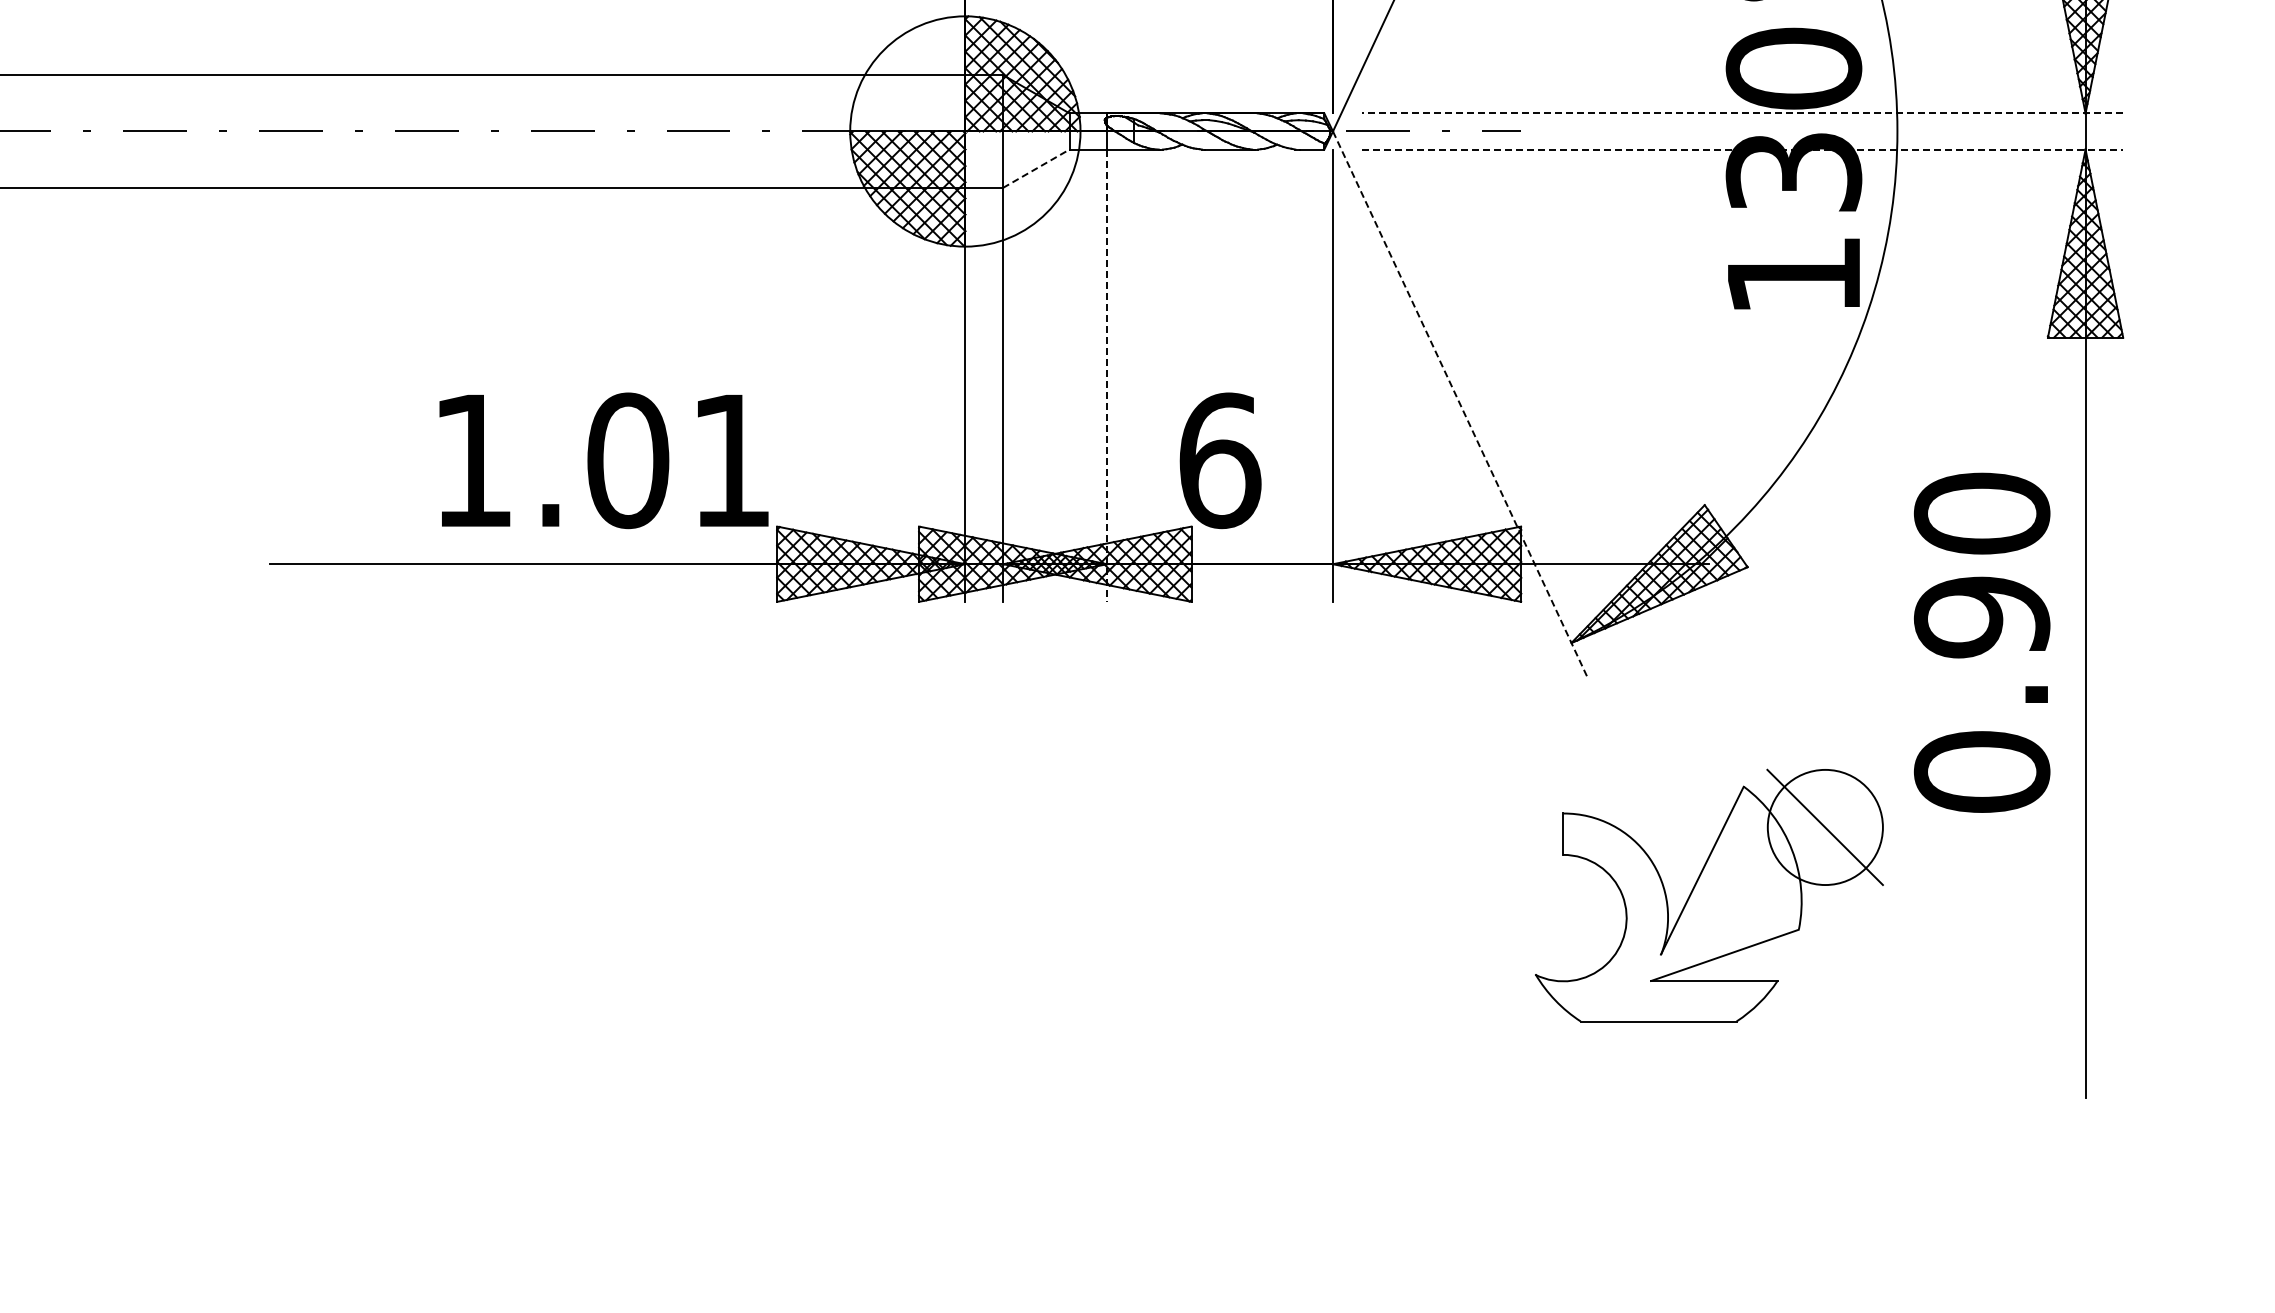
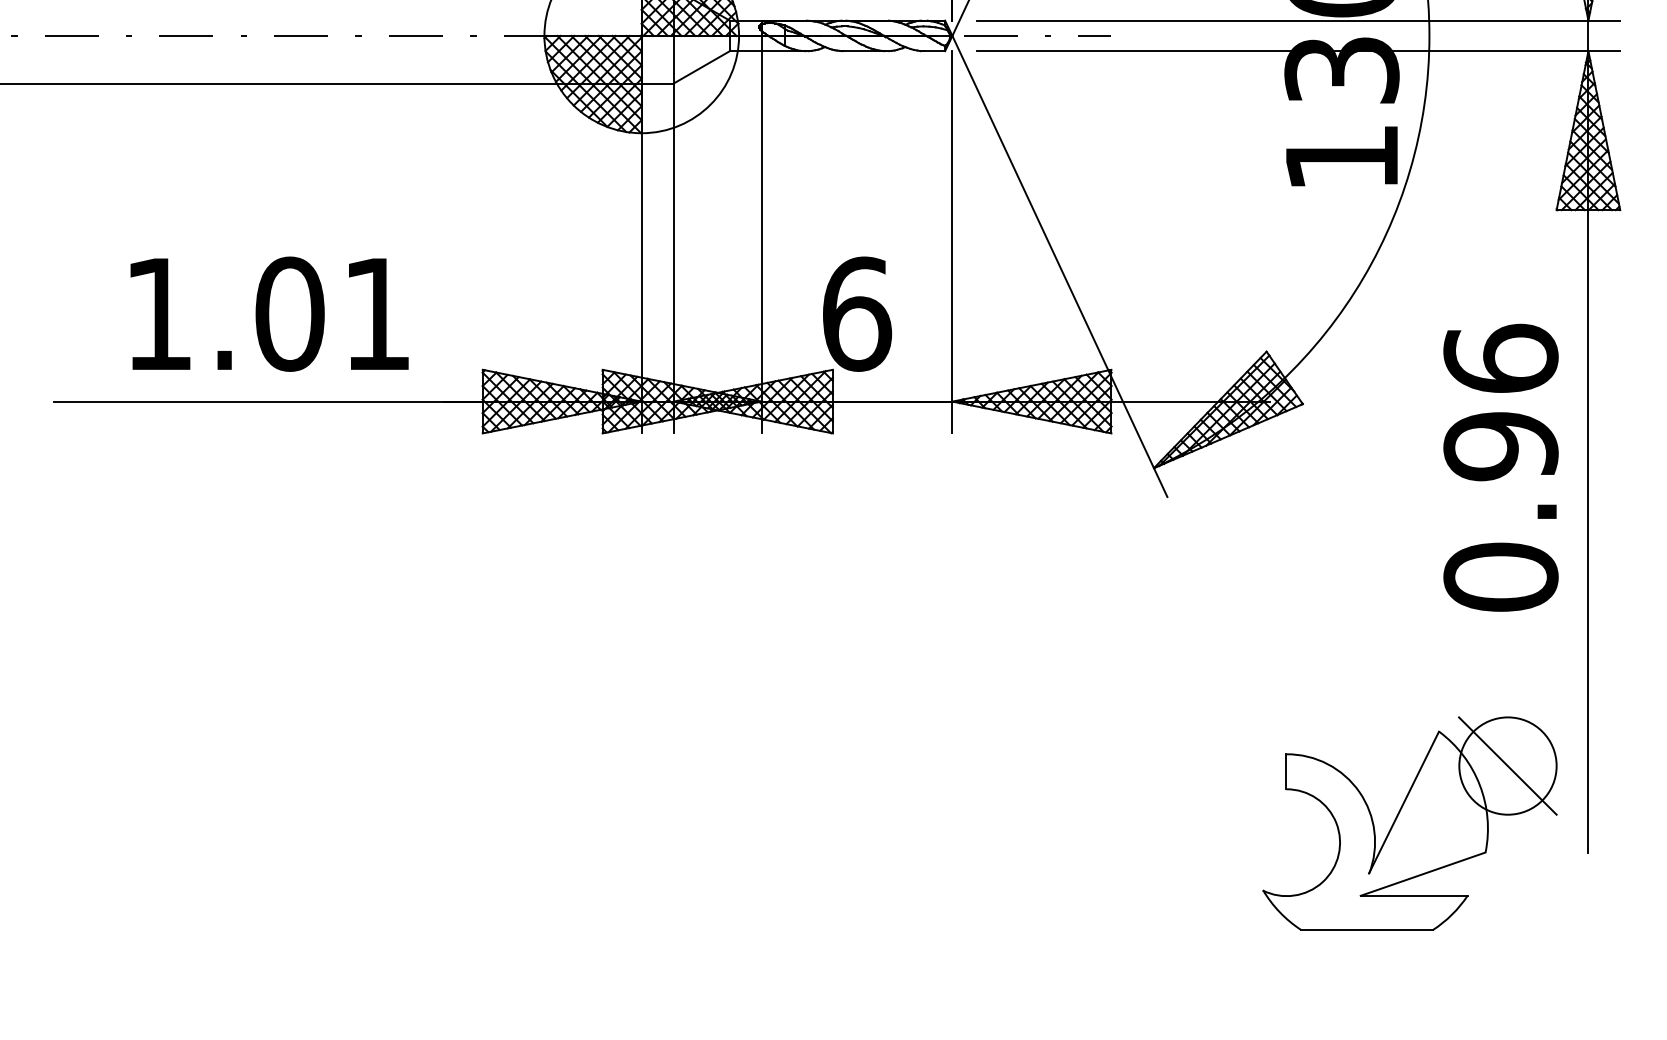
line: (1742, 113) -> (1298, 20), dashed -> solid
line: (1742, 149) -> (1298, 51), dashed -> solid
line: (1036, 168) -> (701, 67), dashed -> solid
line: (1107, 376) -> (761, 242), dashed -> solid
line: (1460, 404) -> (1060, 266), dashed -> solid
text: (603, 460) -> (269, 313), moved
text: (1981, 513) -> (1500, 358), 0.90 -> 0.96
part: (1709, 895) -> (1410, 823), moved

